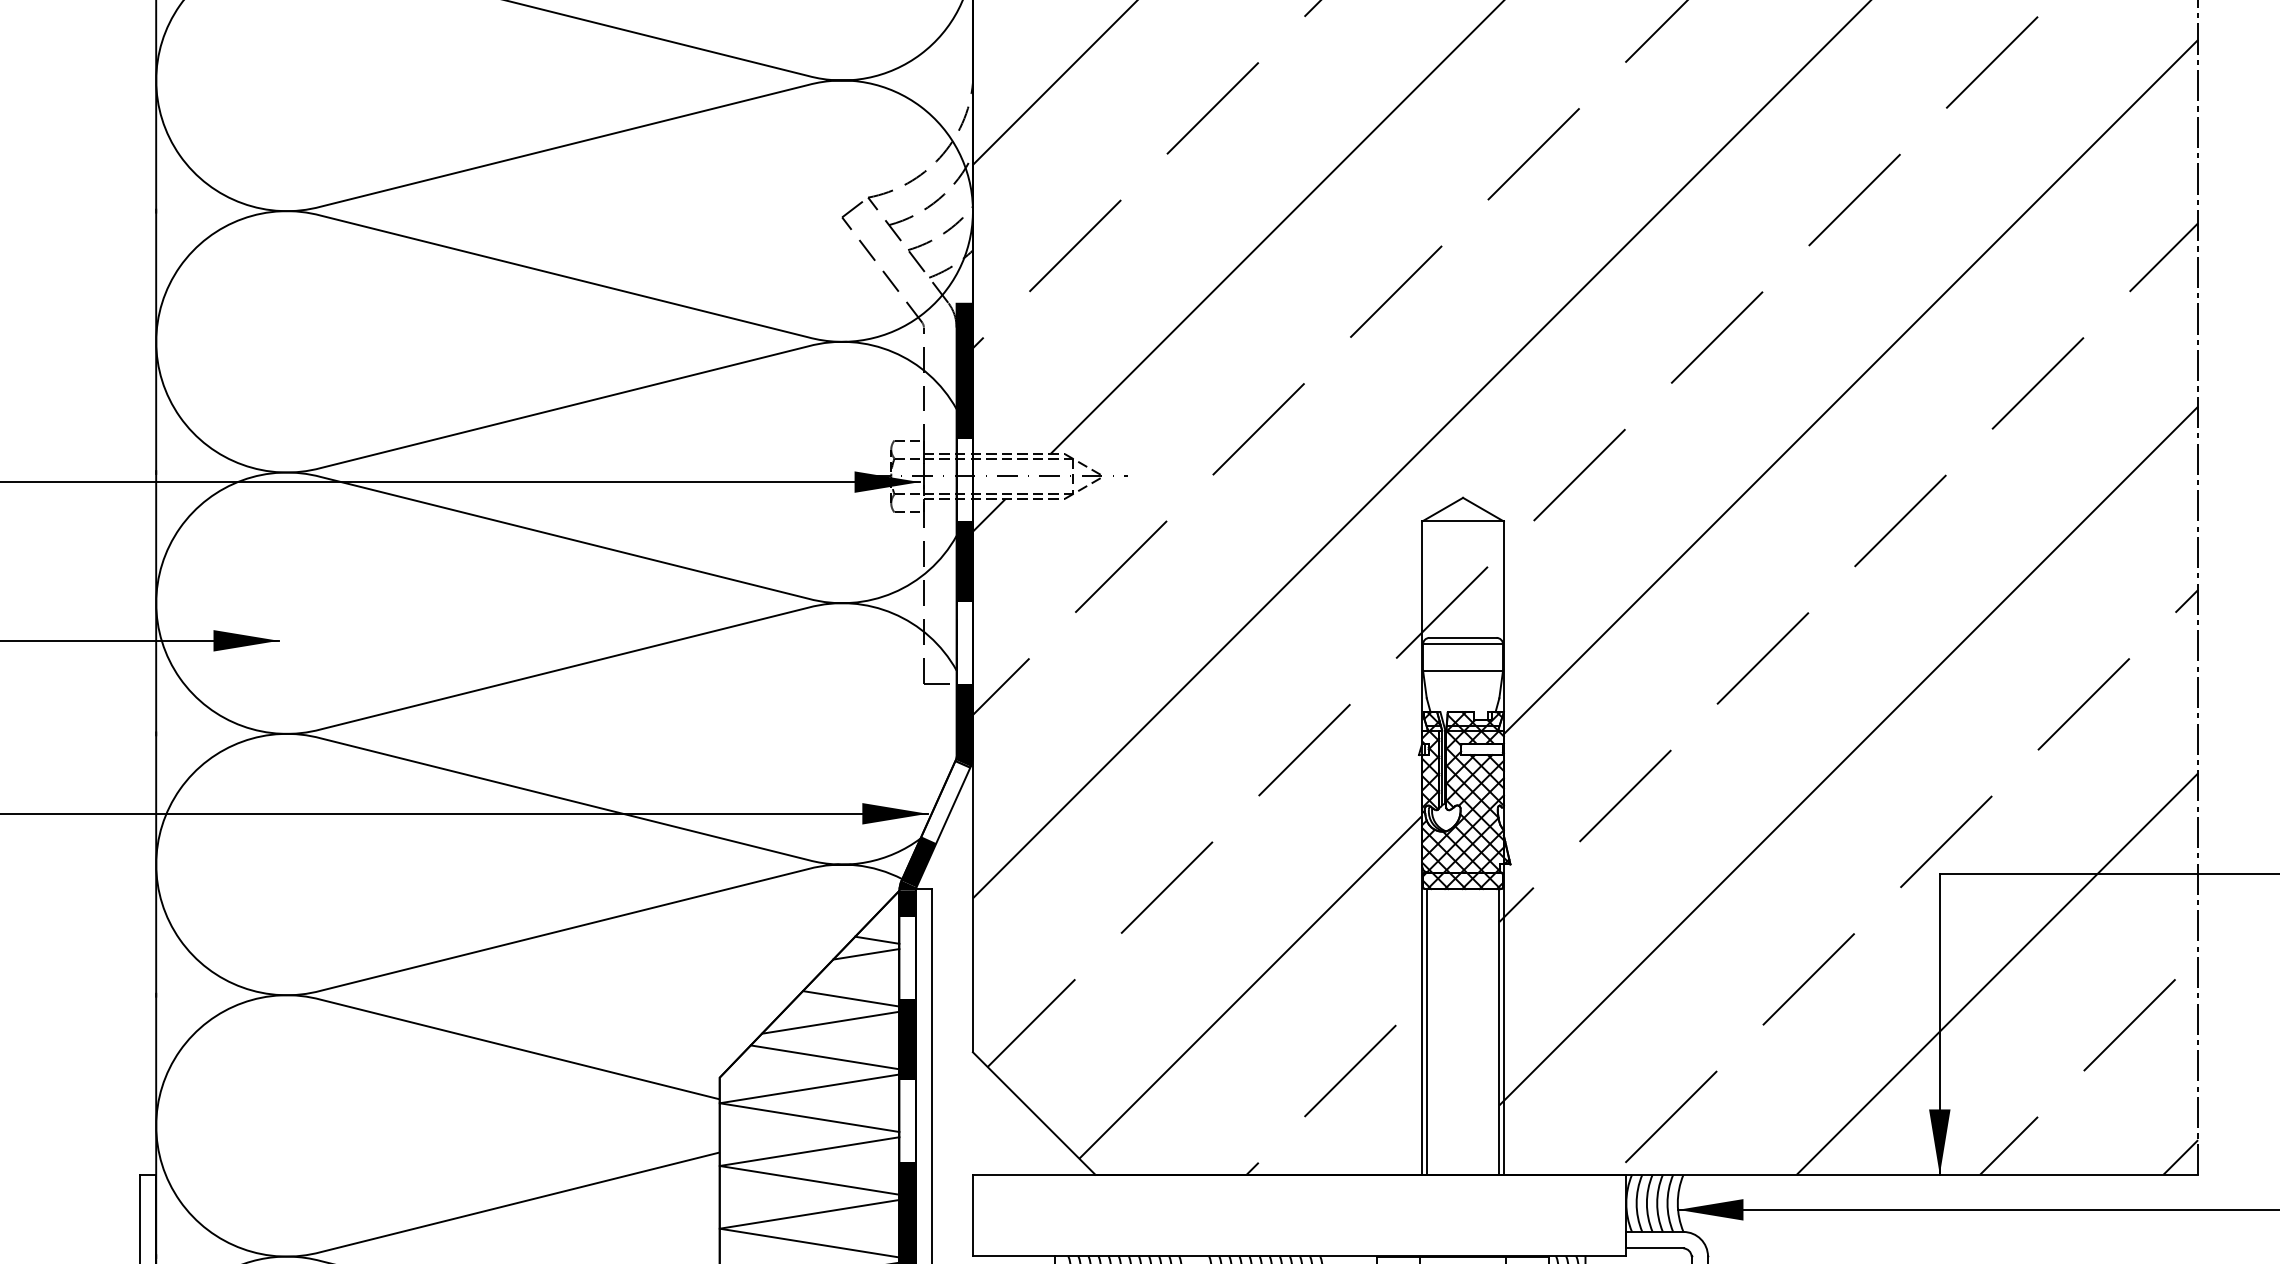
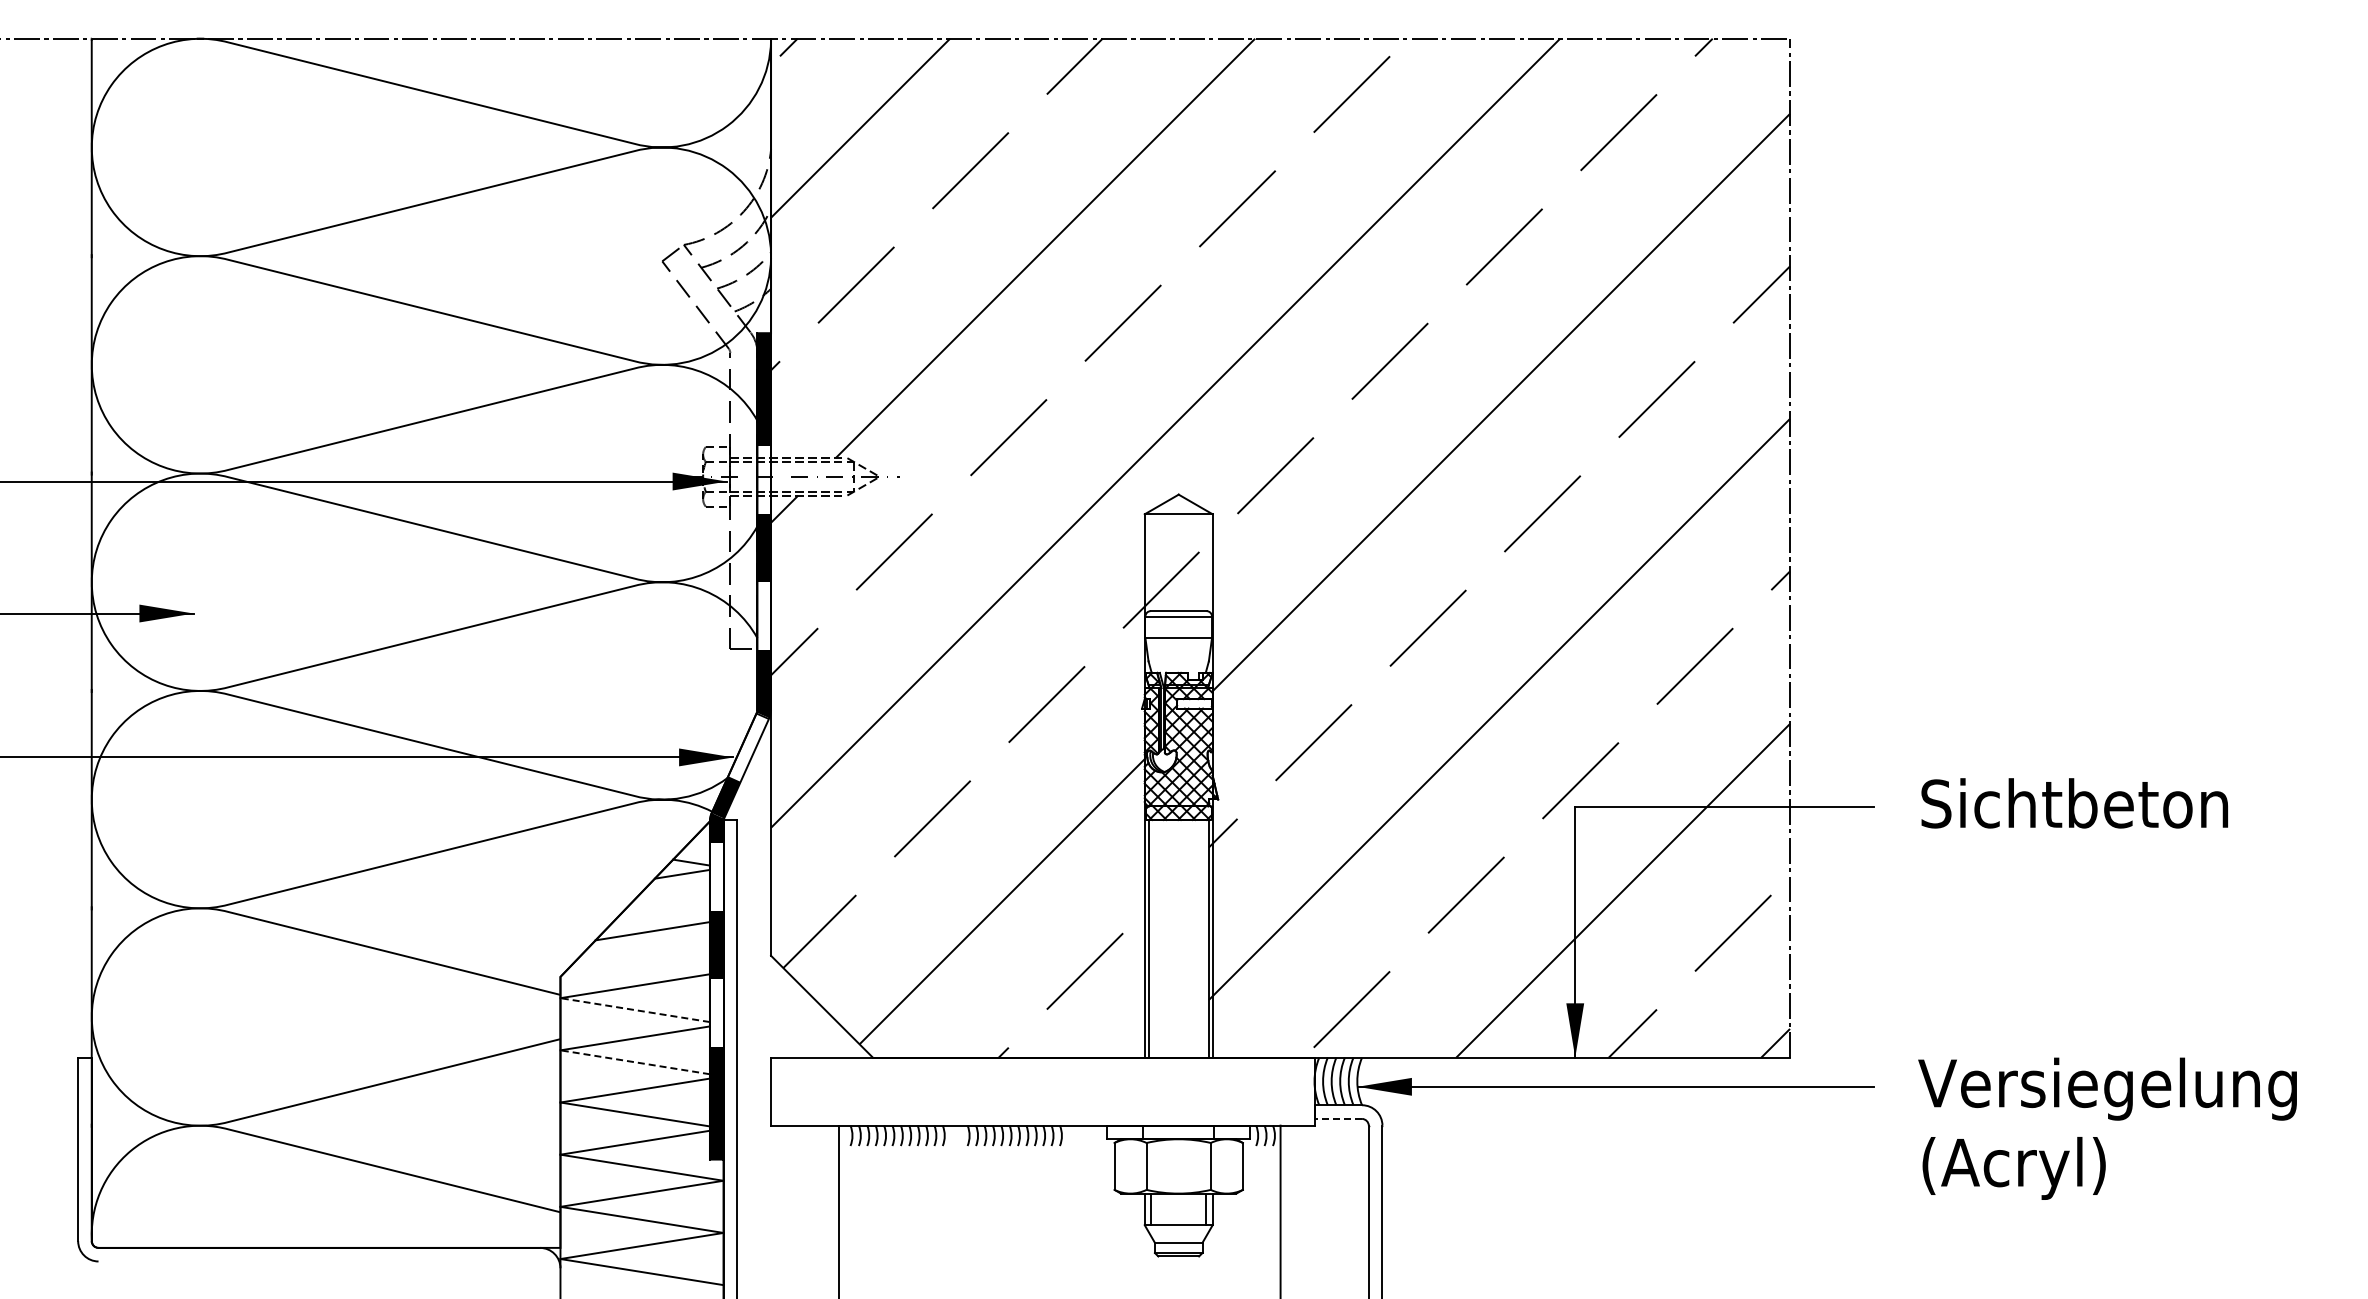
line: (850, 997) -> (669, 910), removed
line: (824, 1056) -> (647, 959), removed
line: (809, 1118) -> (635, 1010), solid -> dashed
line: (809, 1180) -> (635, 1062), solid -> dashed
line: (1655, 1247) -> (1338, 1118), solid -> dashed

